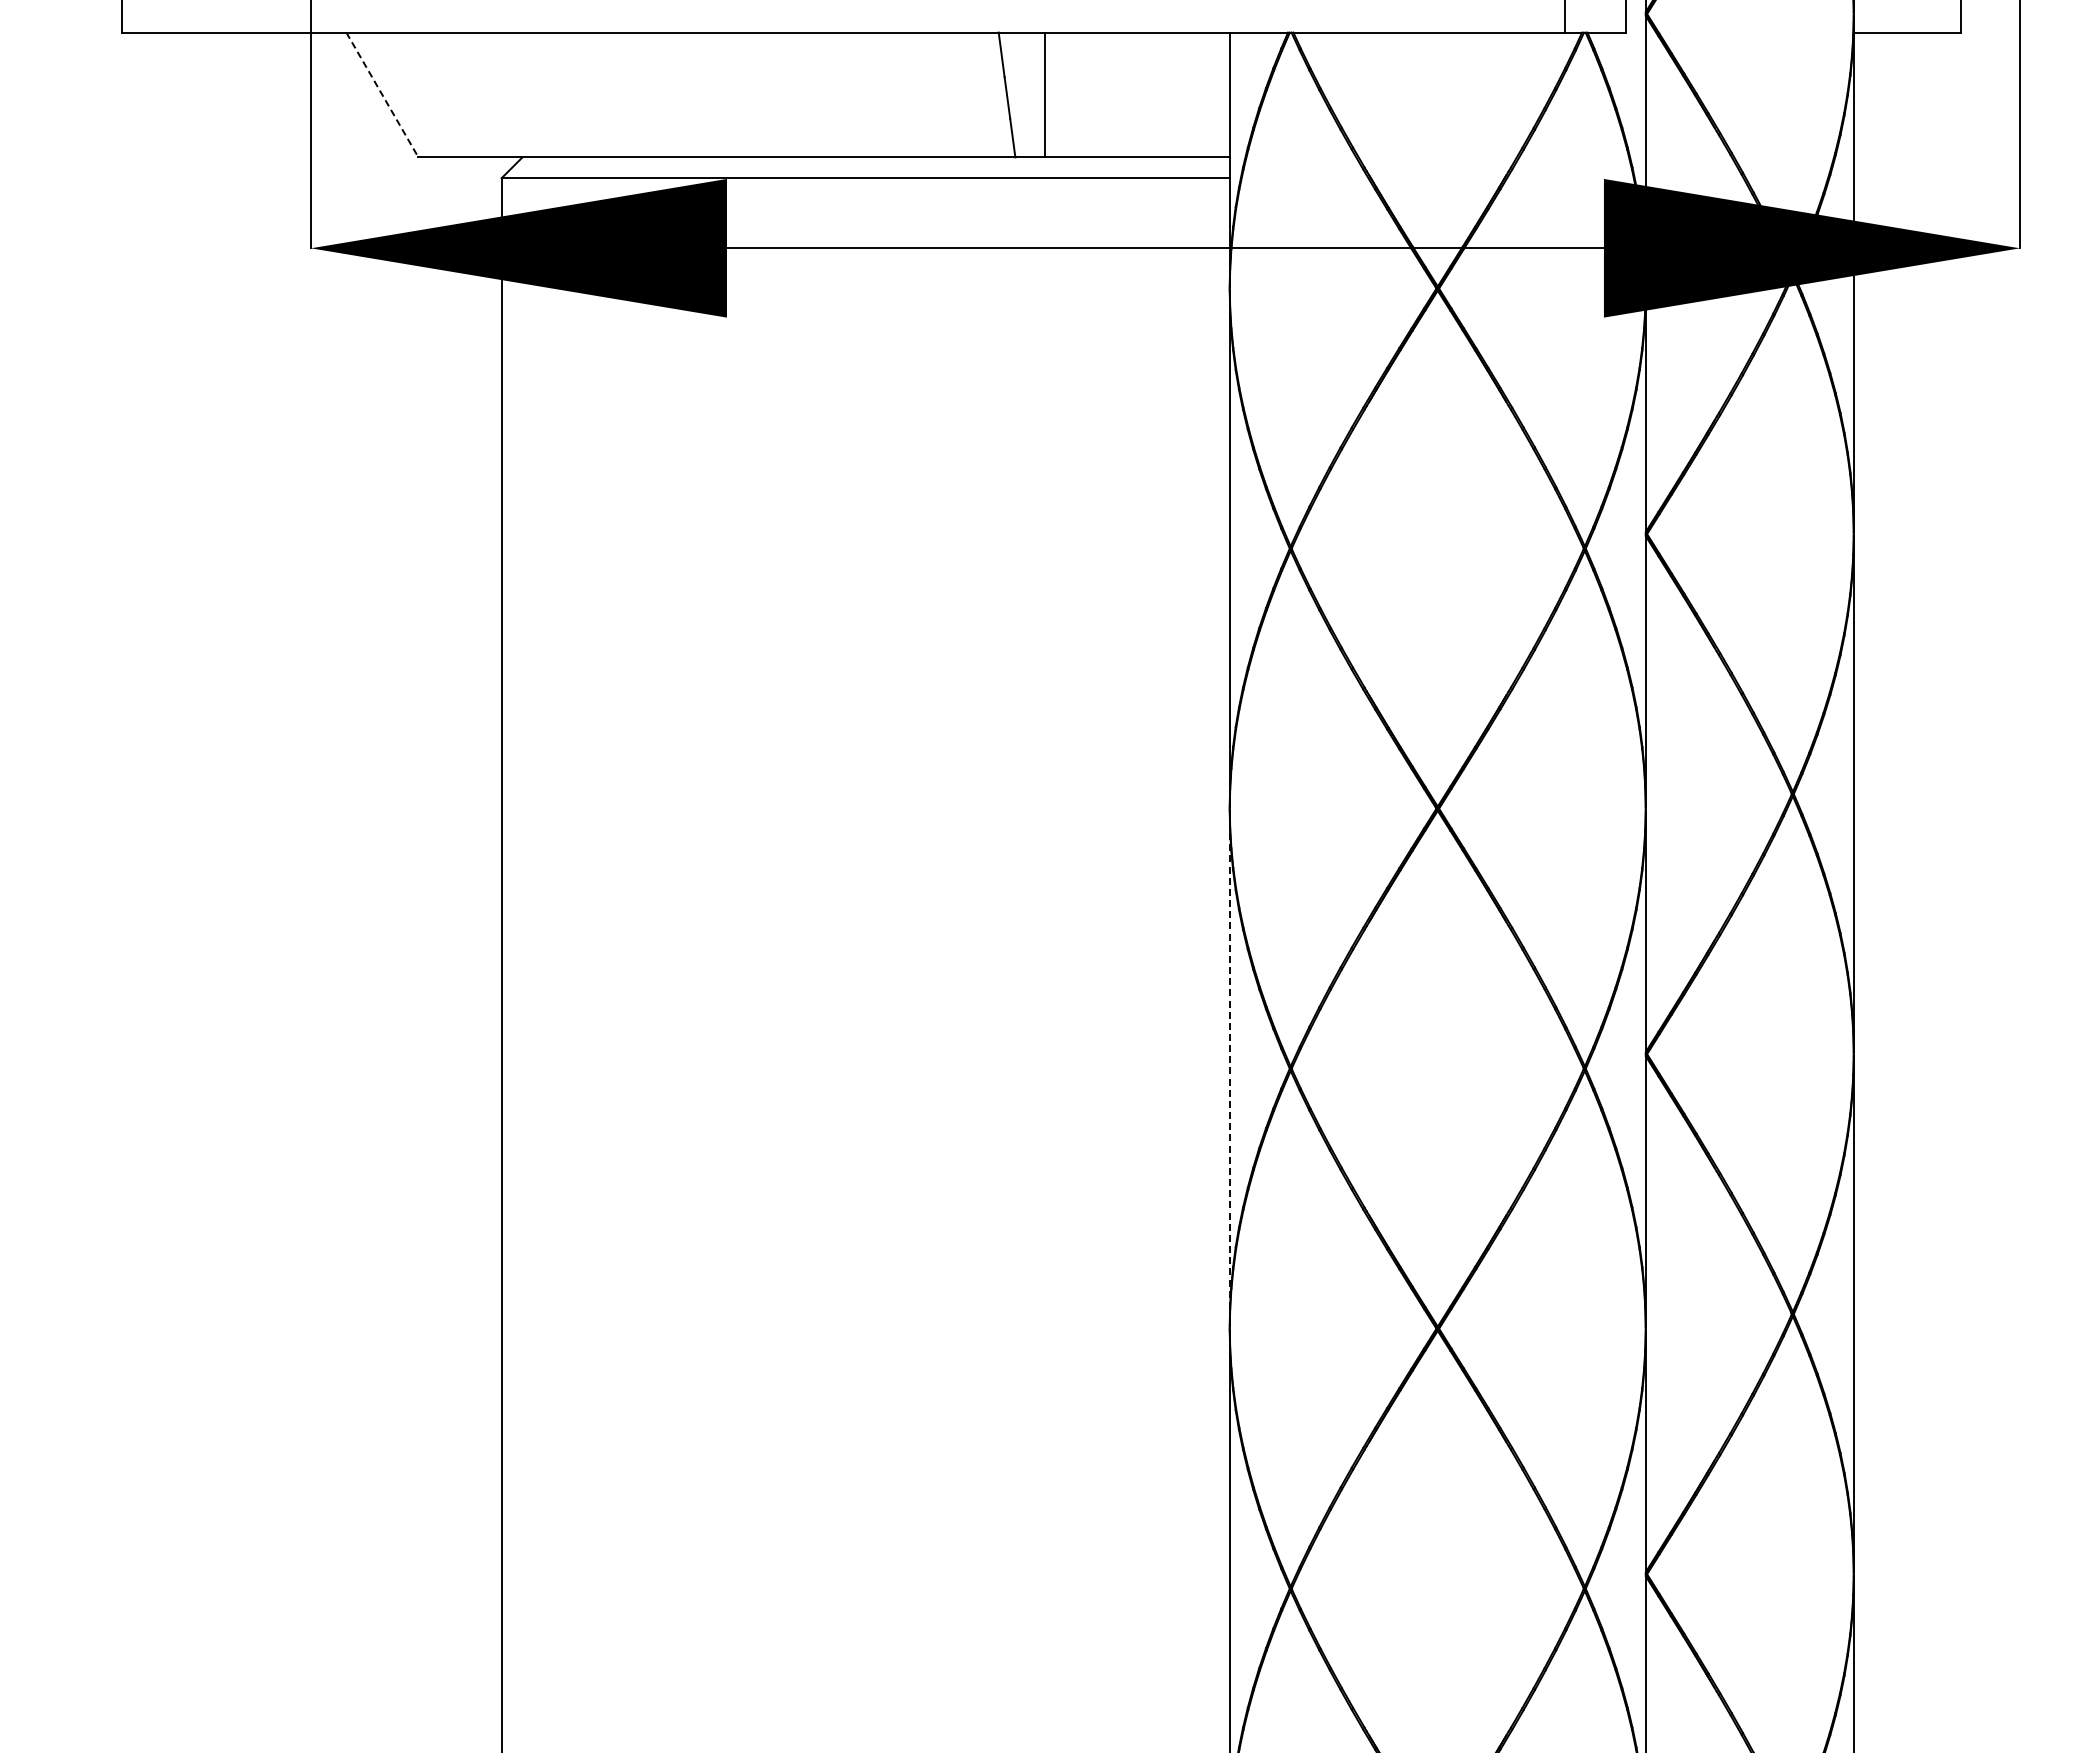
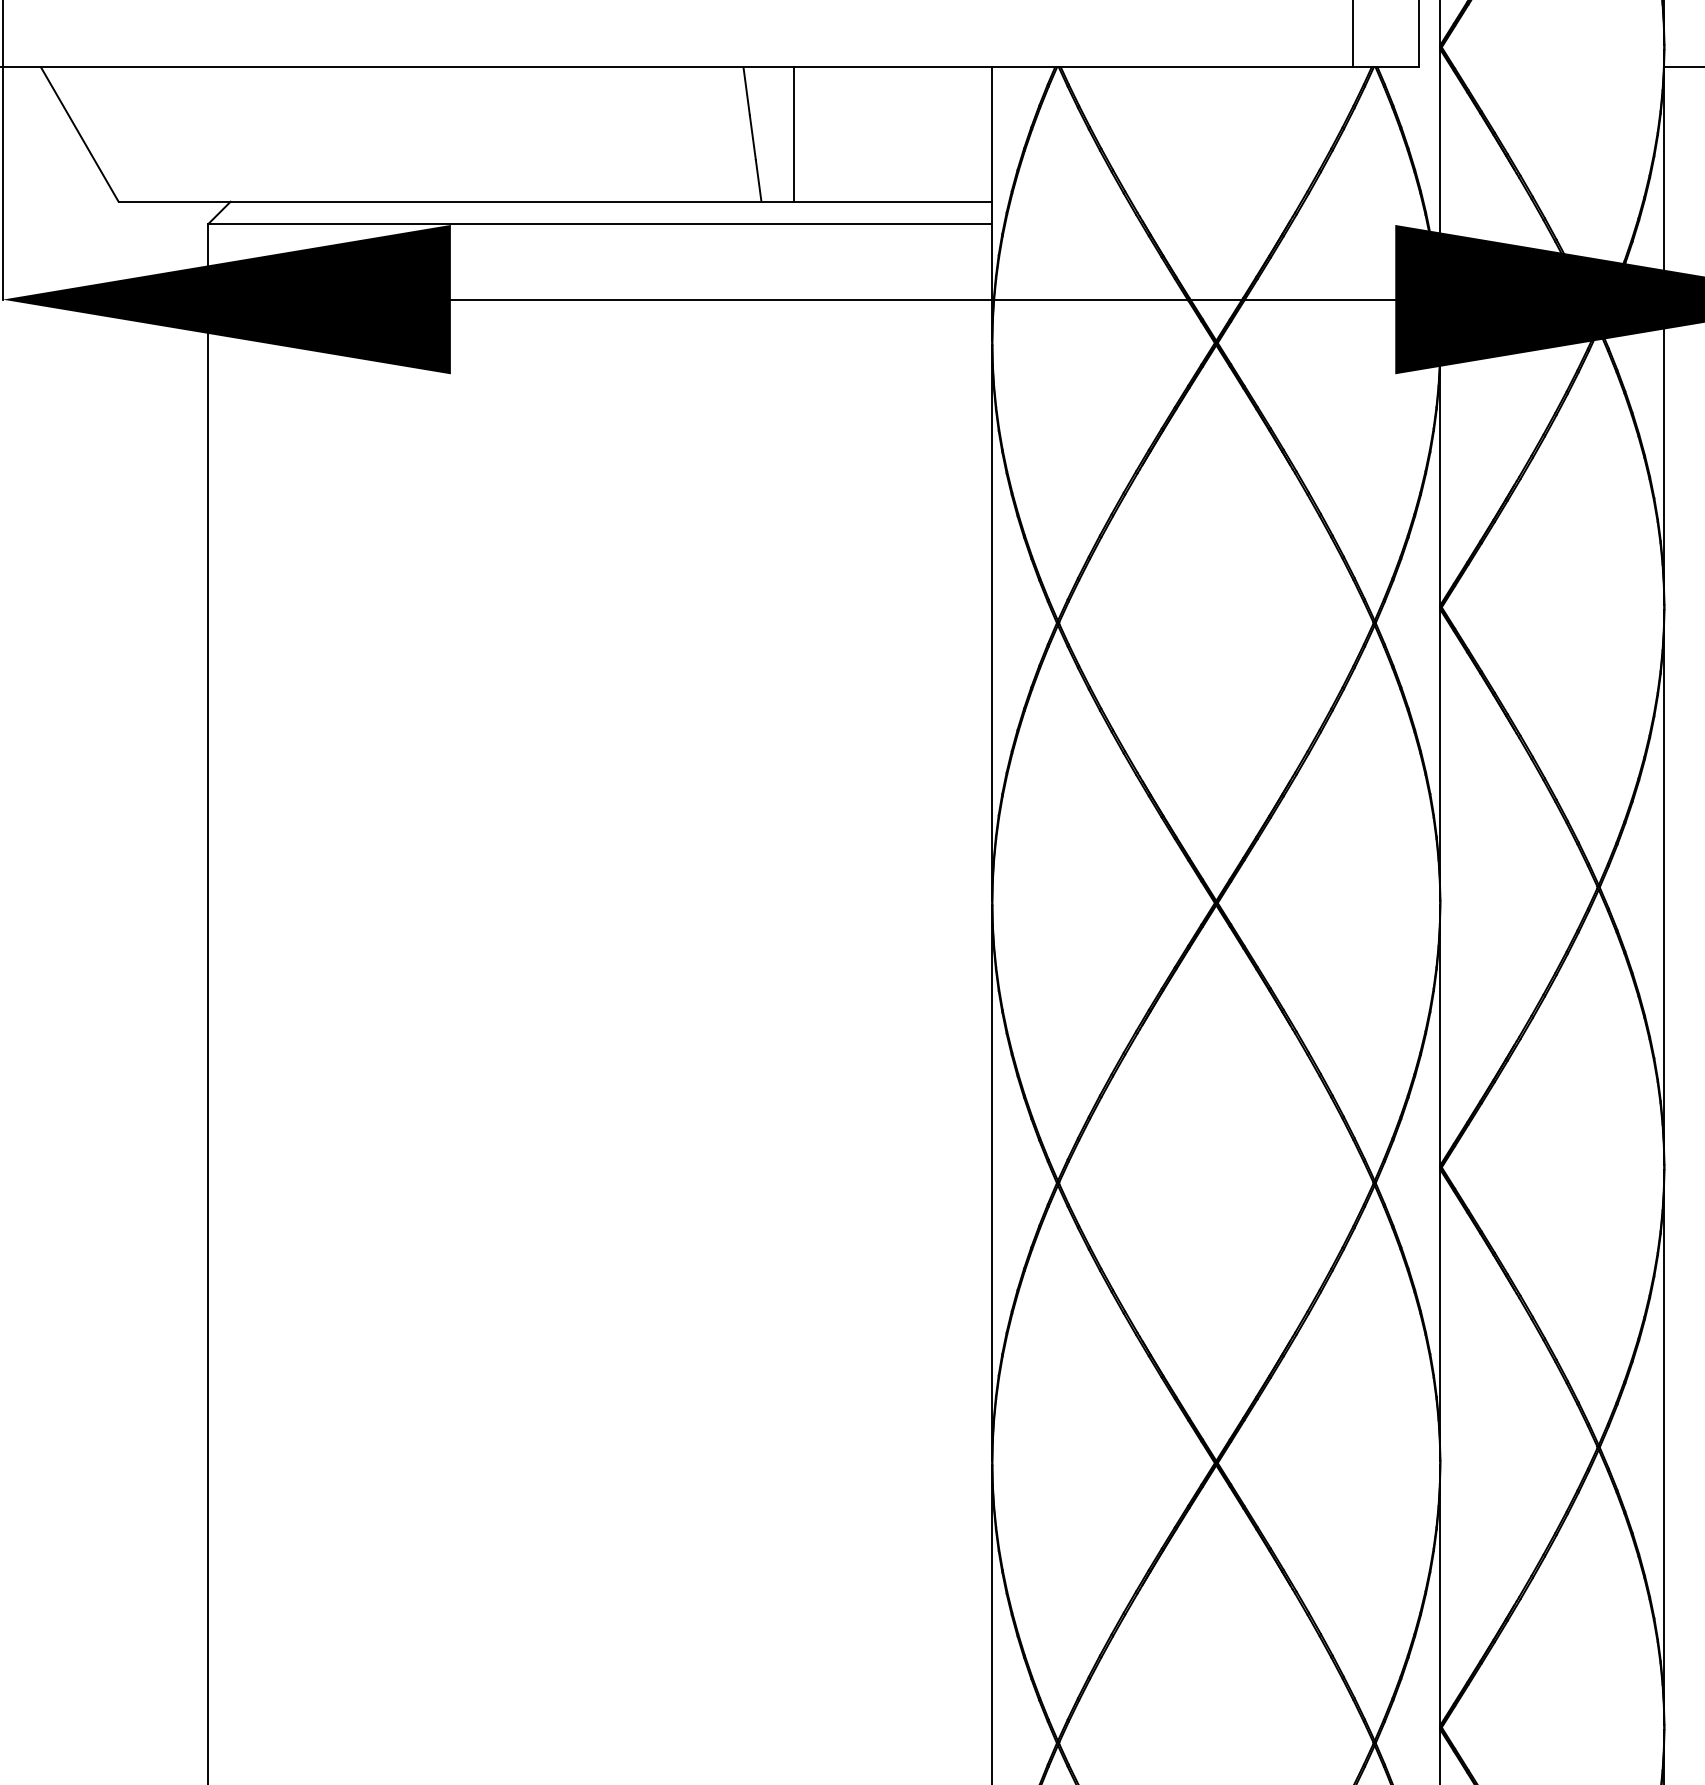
line: (382, 95) -> (79, 135), dashed -> solid
line: (1229, 1068) -> (992, 1182), dashed -> solid

